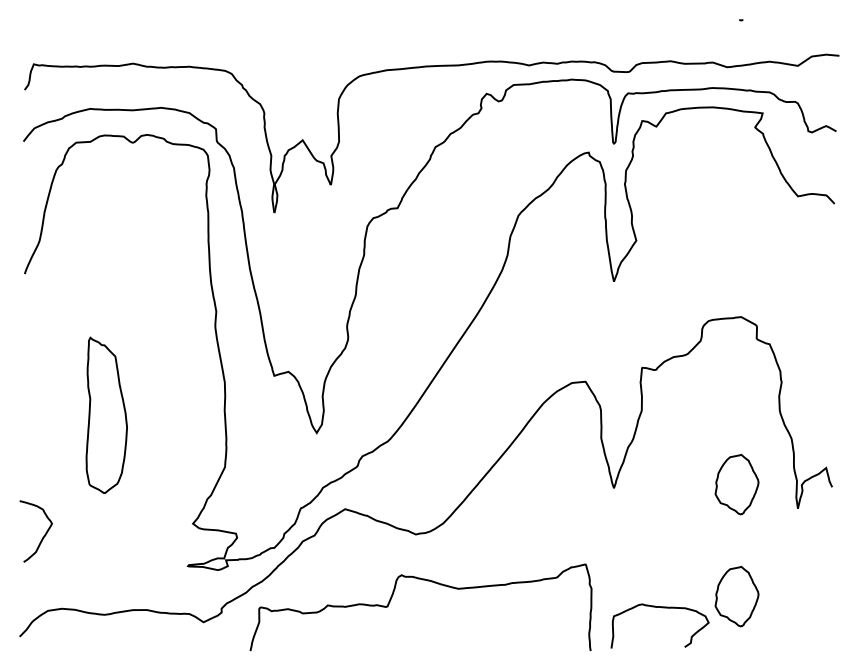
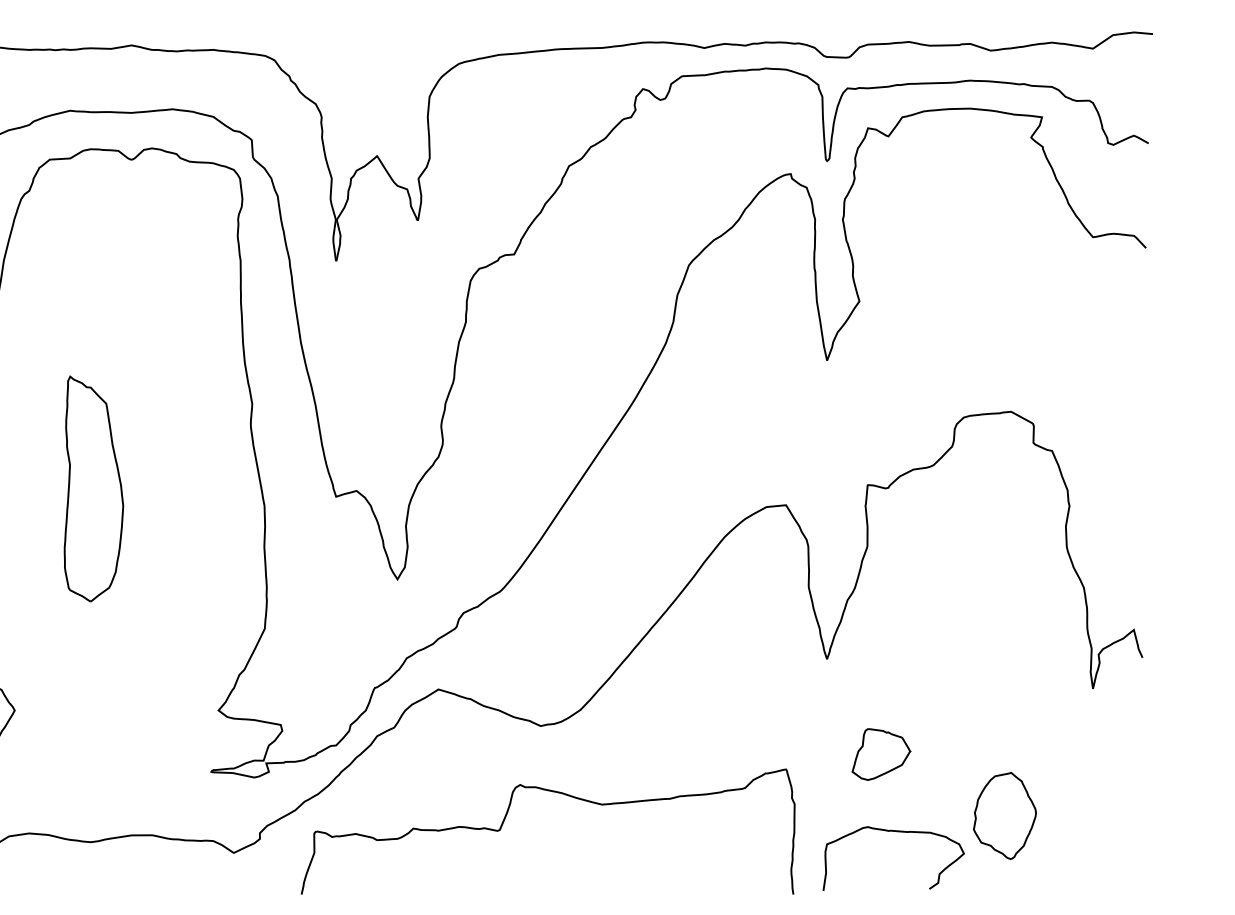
part: (106, 414) -> (93, 487), moved
part: (736, 484) -> (1004, 653), removed
part: (651, 553) -> (881, 753), added

